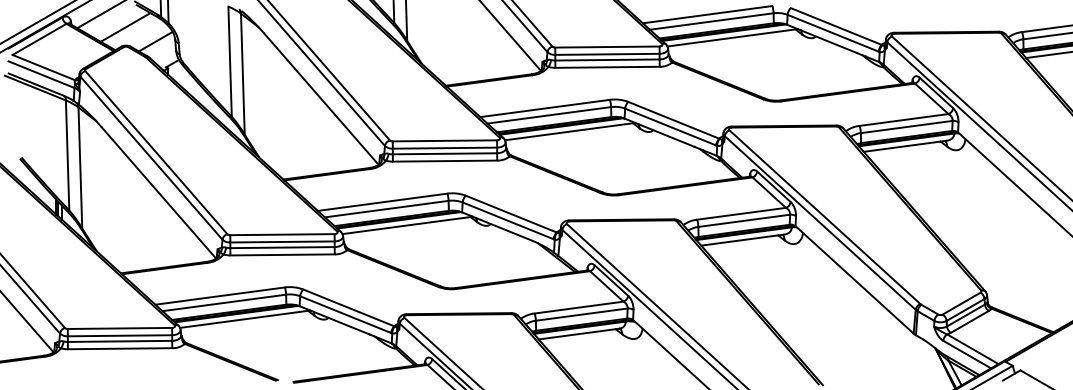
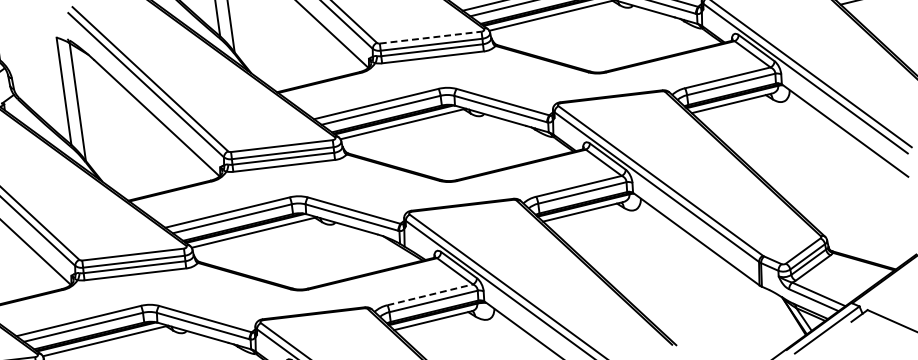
line: (607, 47) -> (430, 38), solid -> dashed
line: (579, 307) -> (430, 294), solid -> dashed

